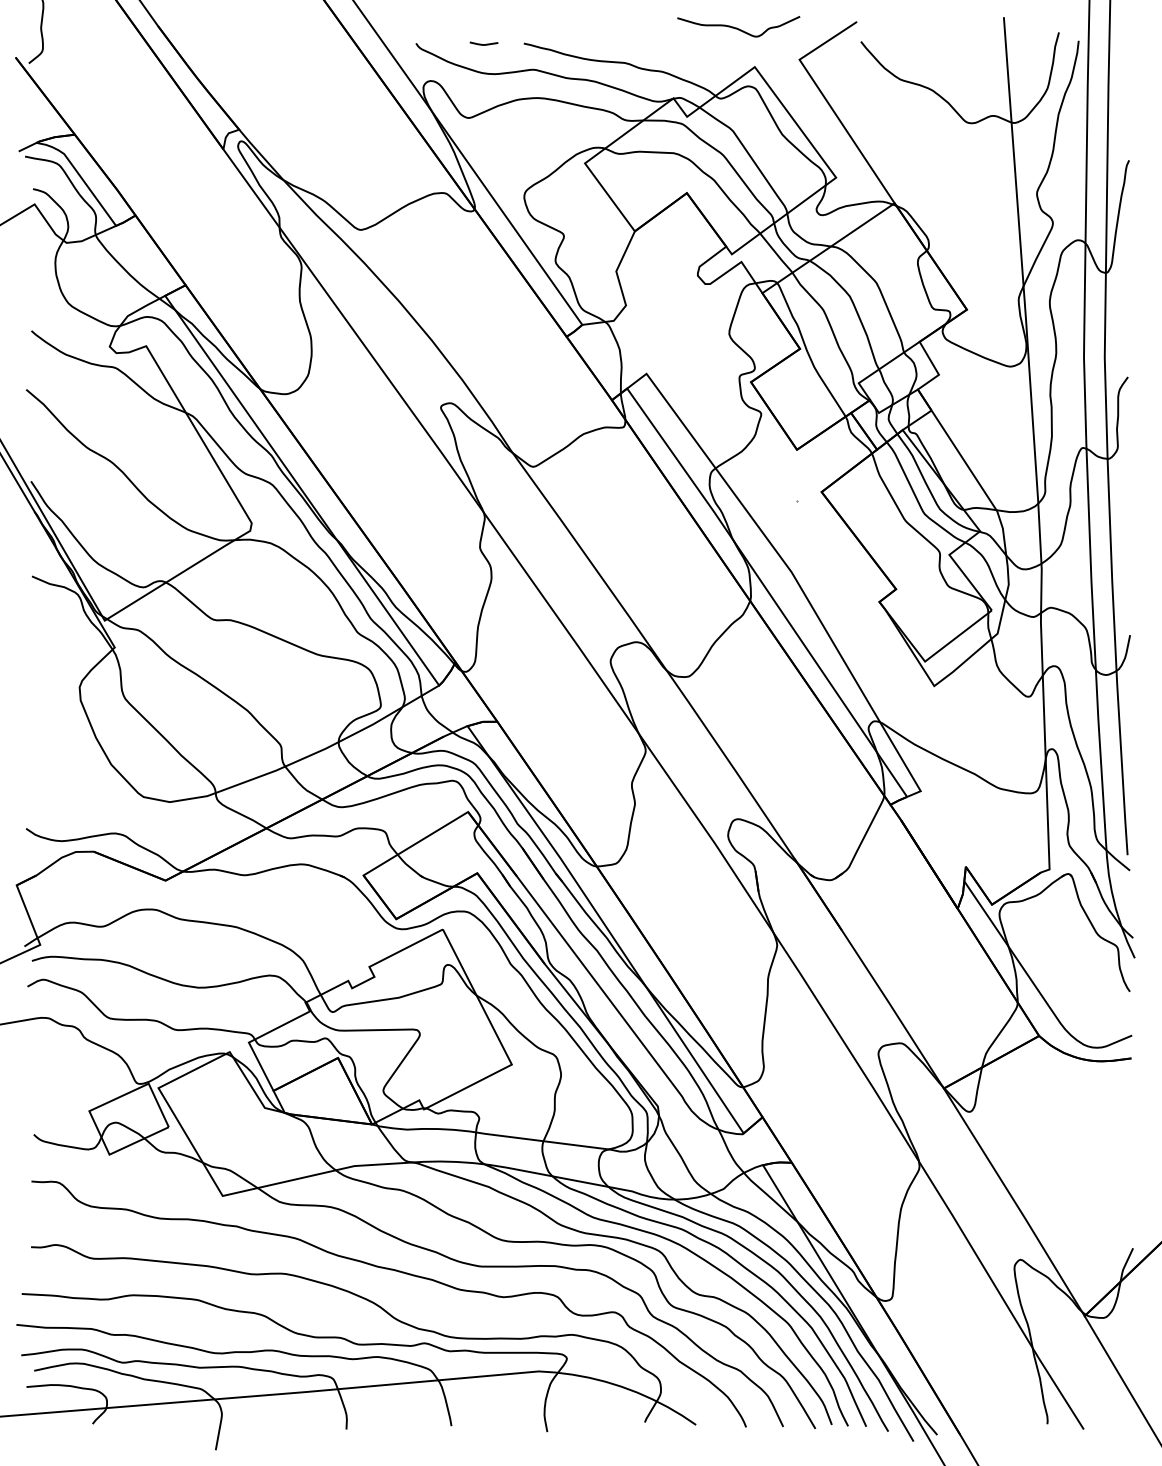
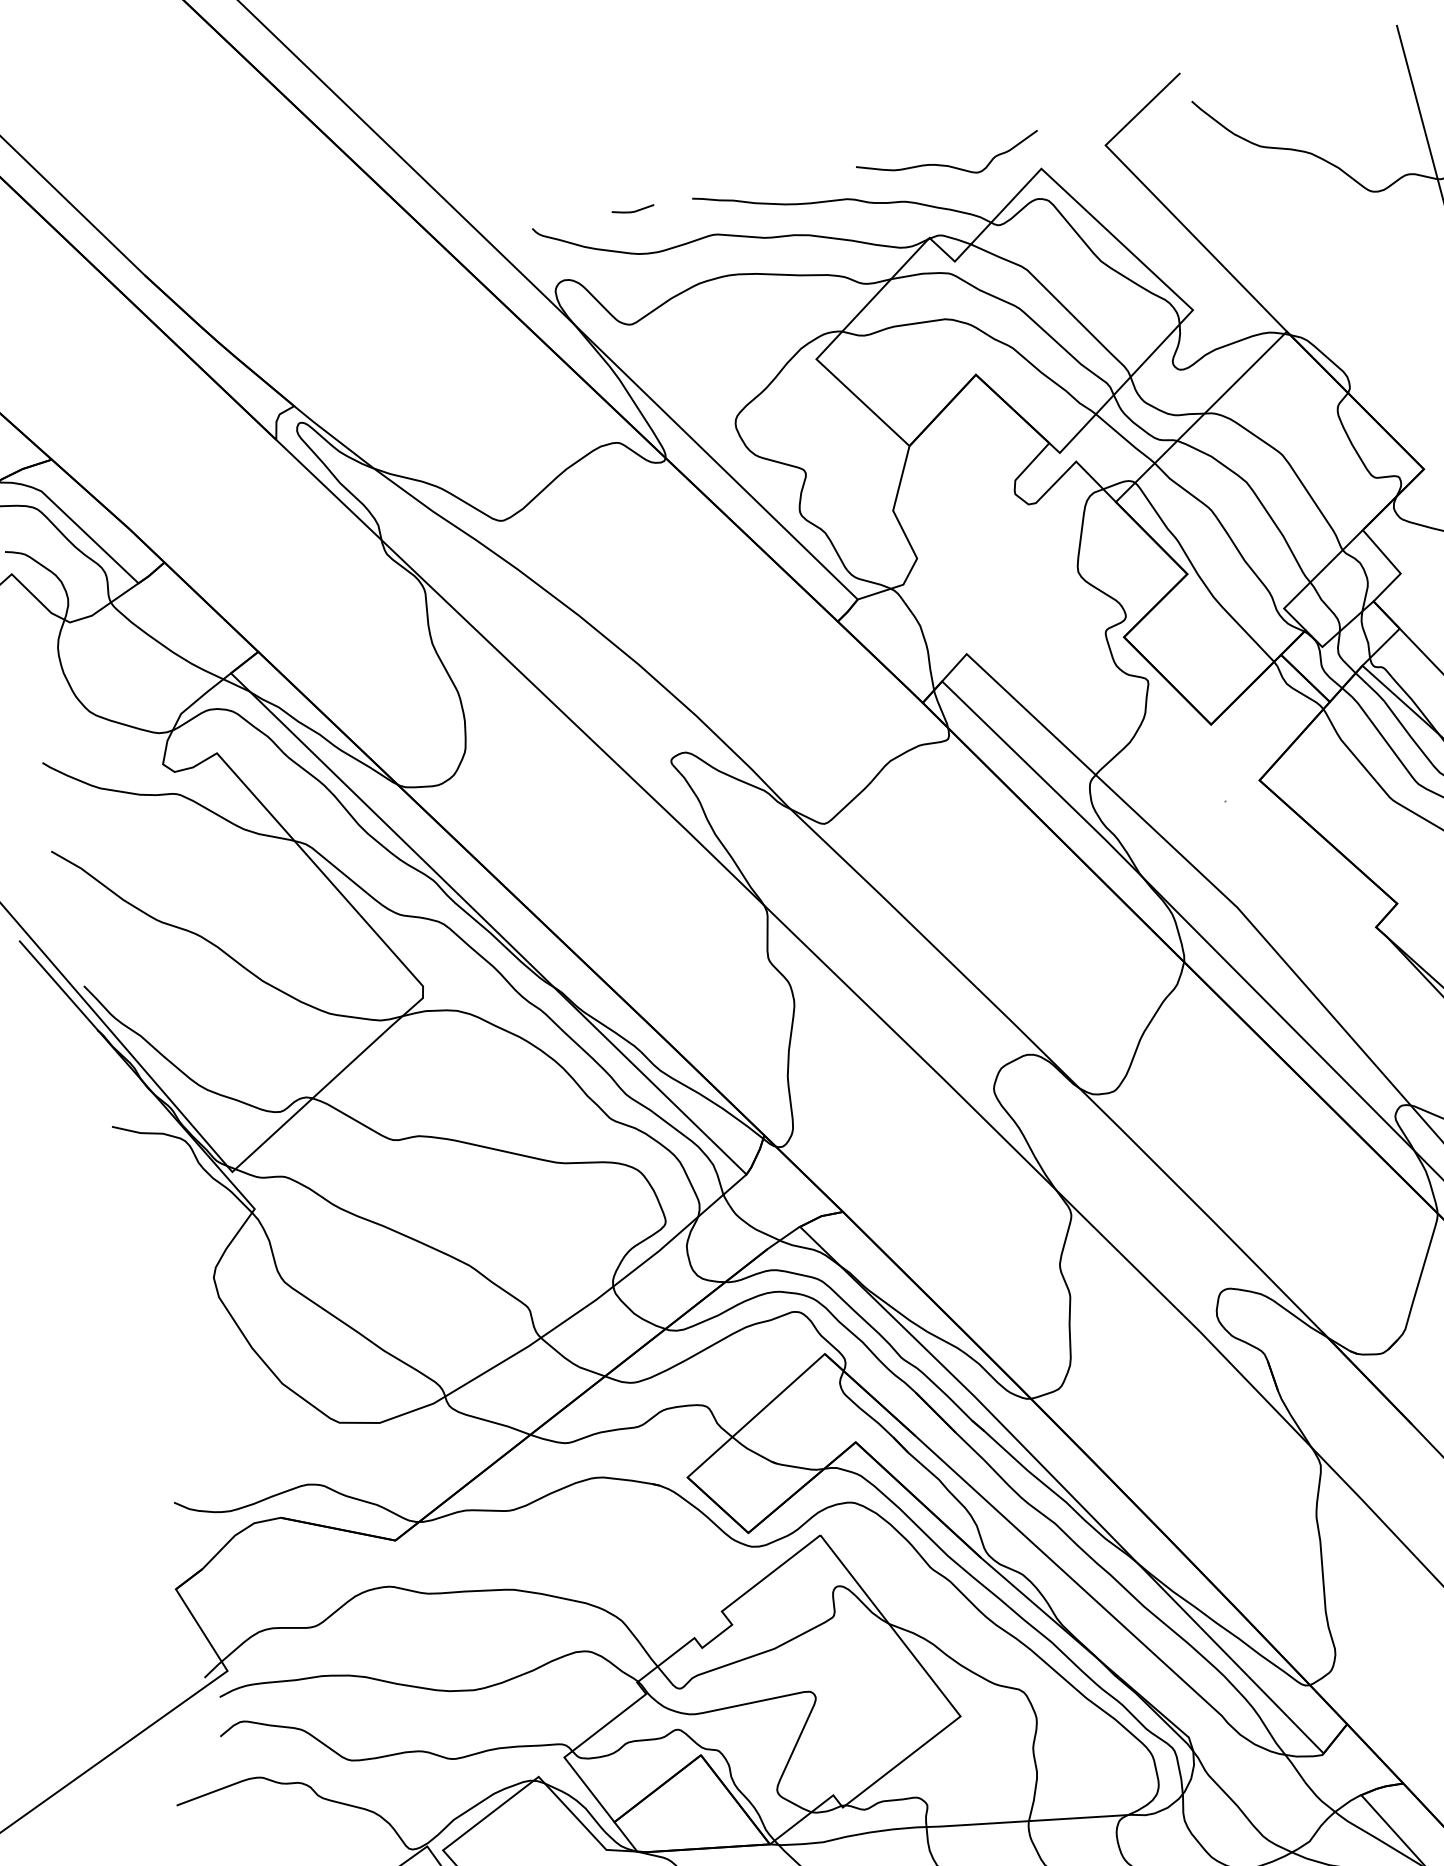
curve: (737, 27) -> (947, 164), moved

